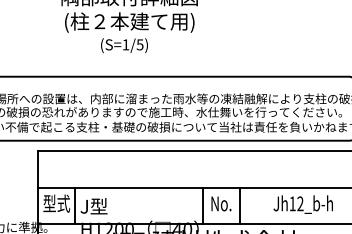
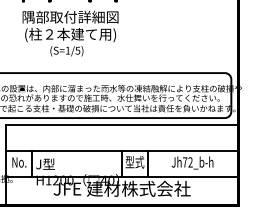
text: (57, 203) -> (19, 162), 型式 -> No.
text: (220, 203) -> (134, 162), No. -> 型式
text: (293, 203) -> (185, 162), Jh12_b-h -> Jh72_b-h

